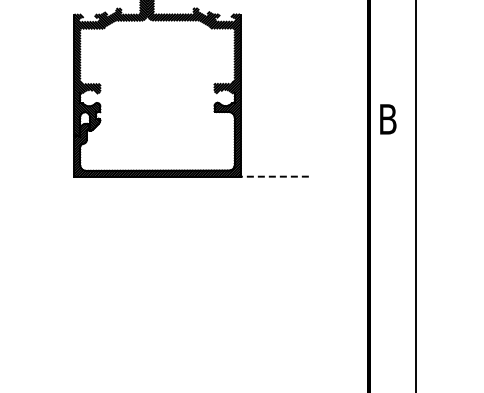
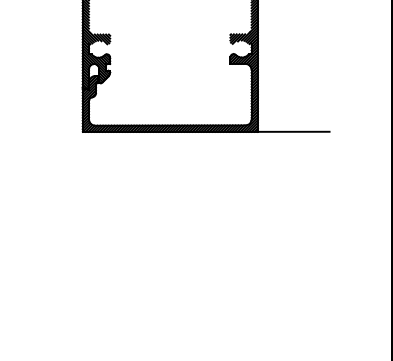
line: (274, 176) -> (293, 131), dashed -> solid

